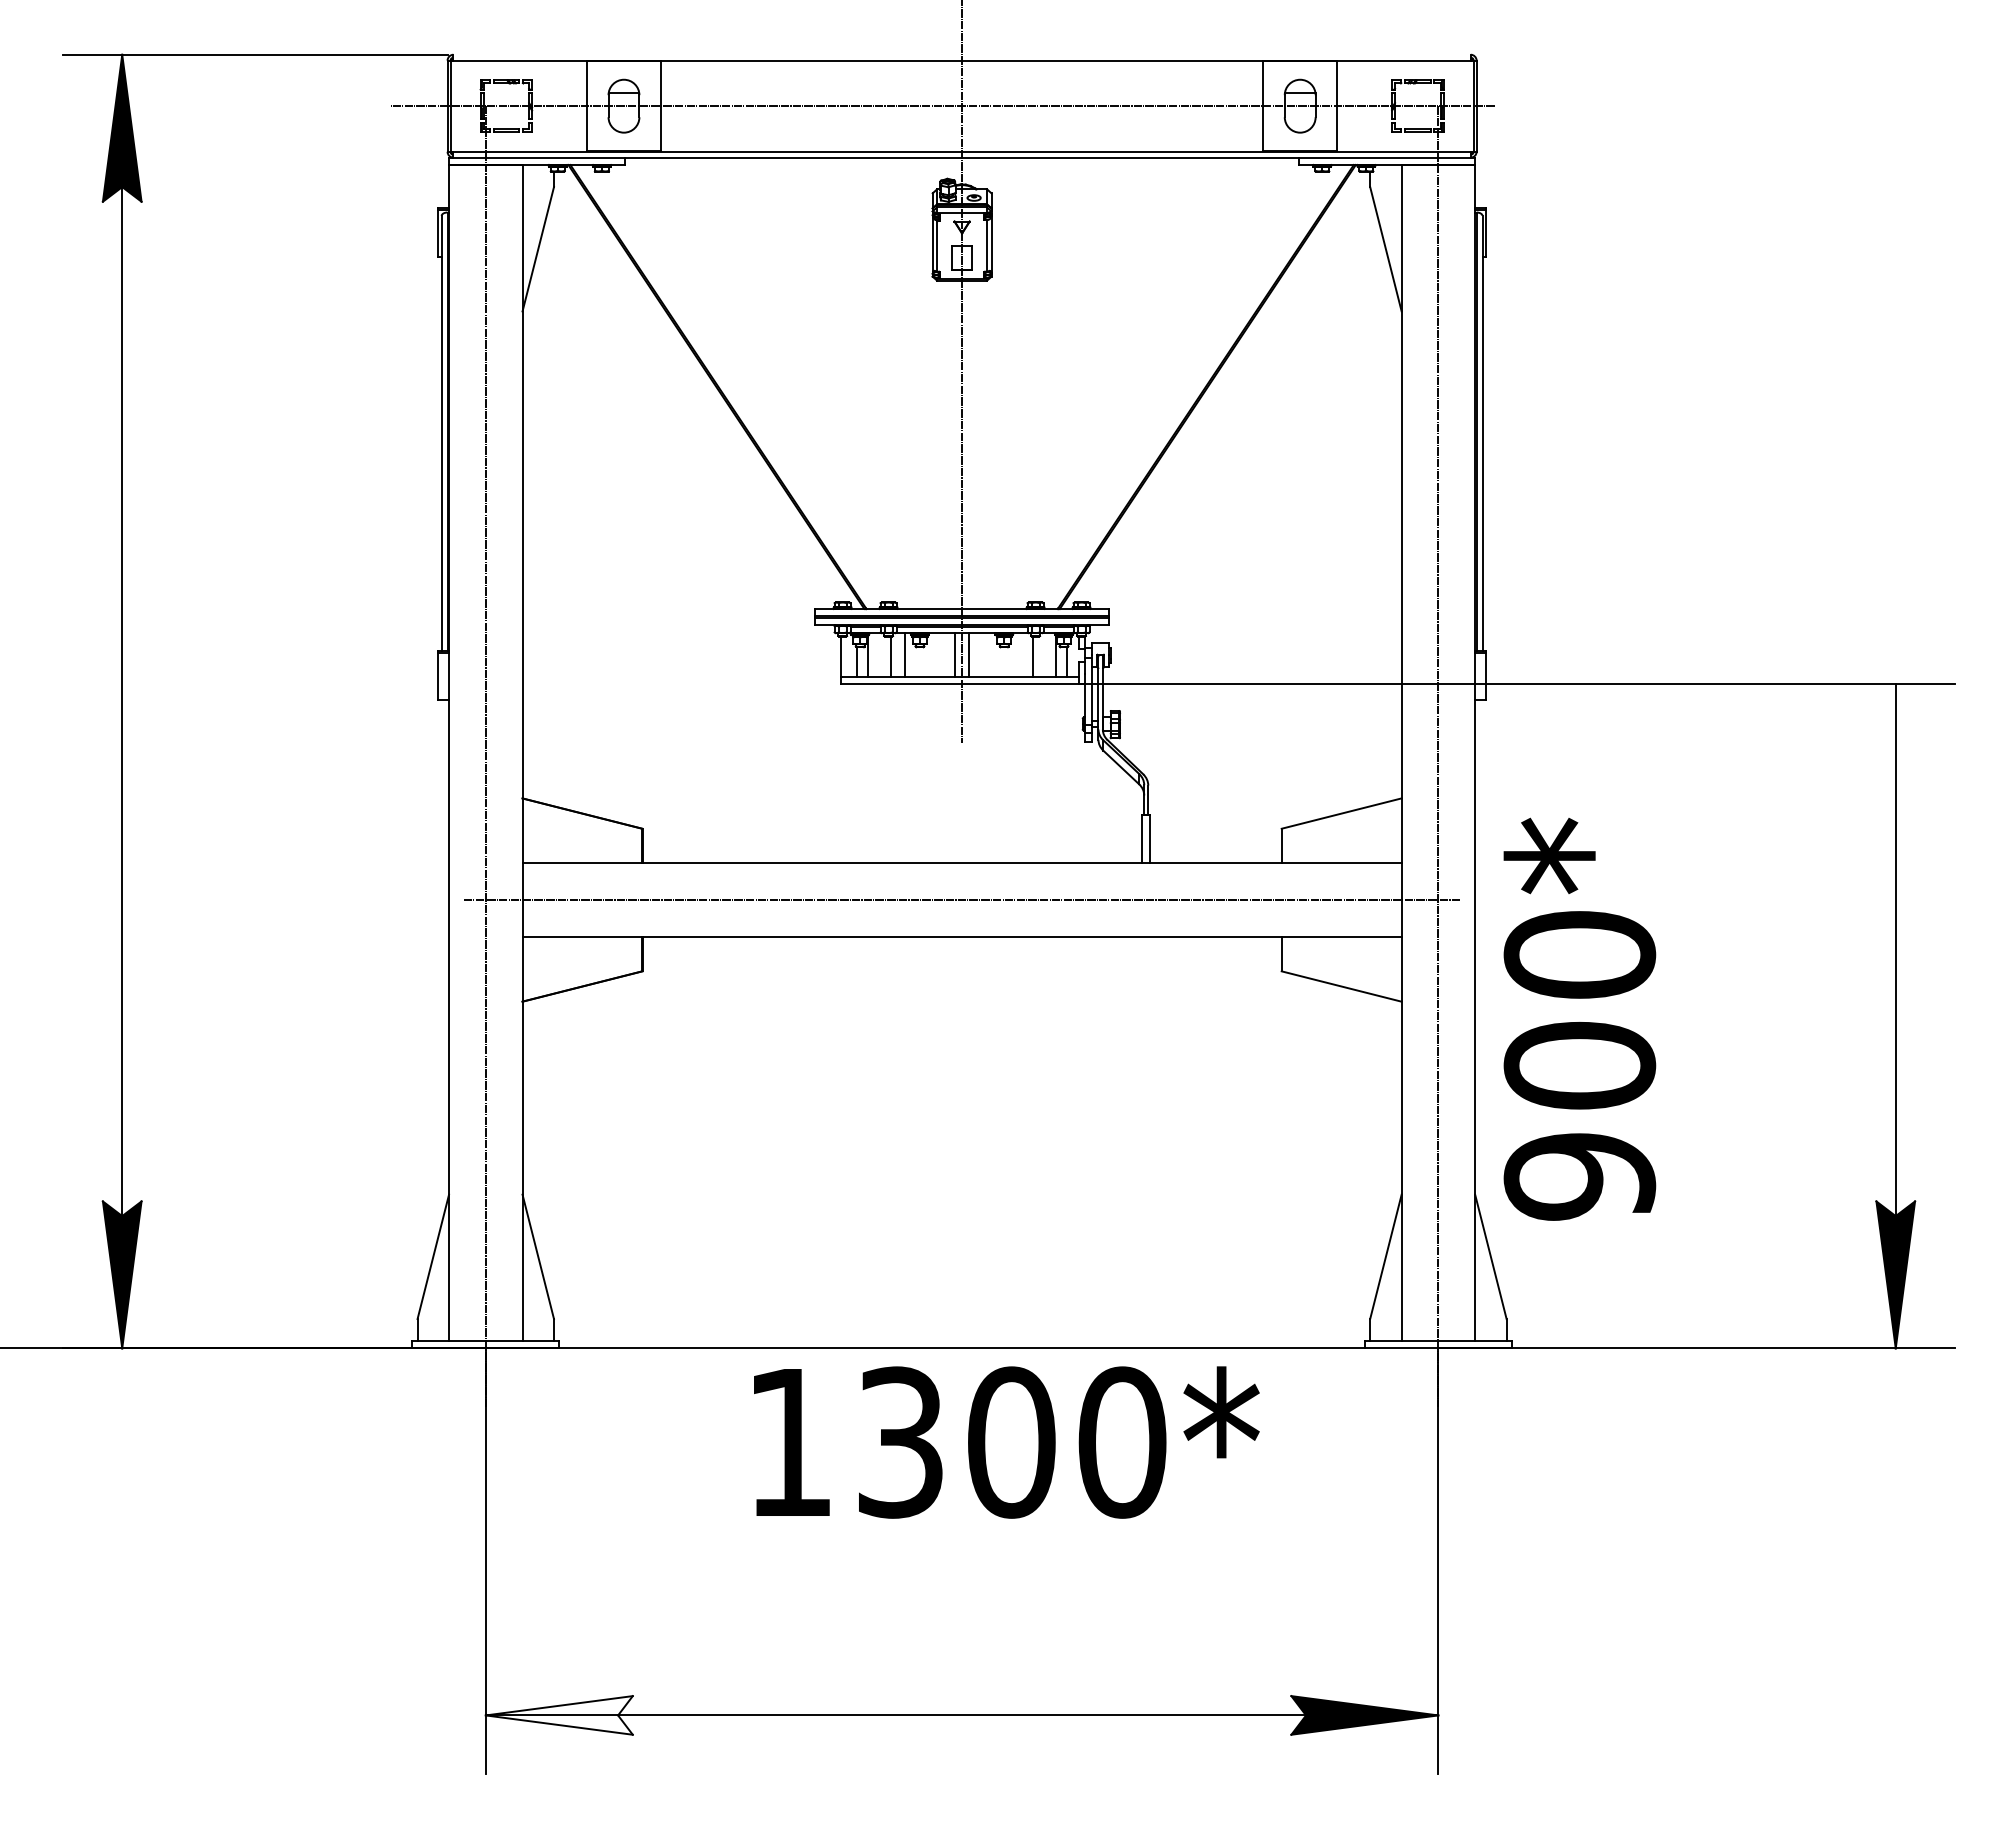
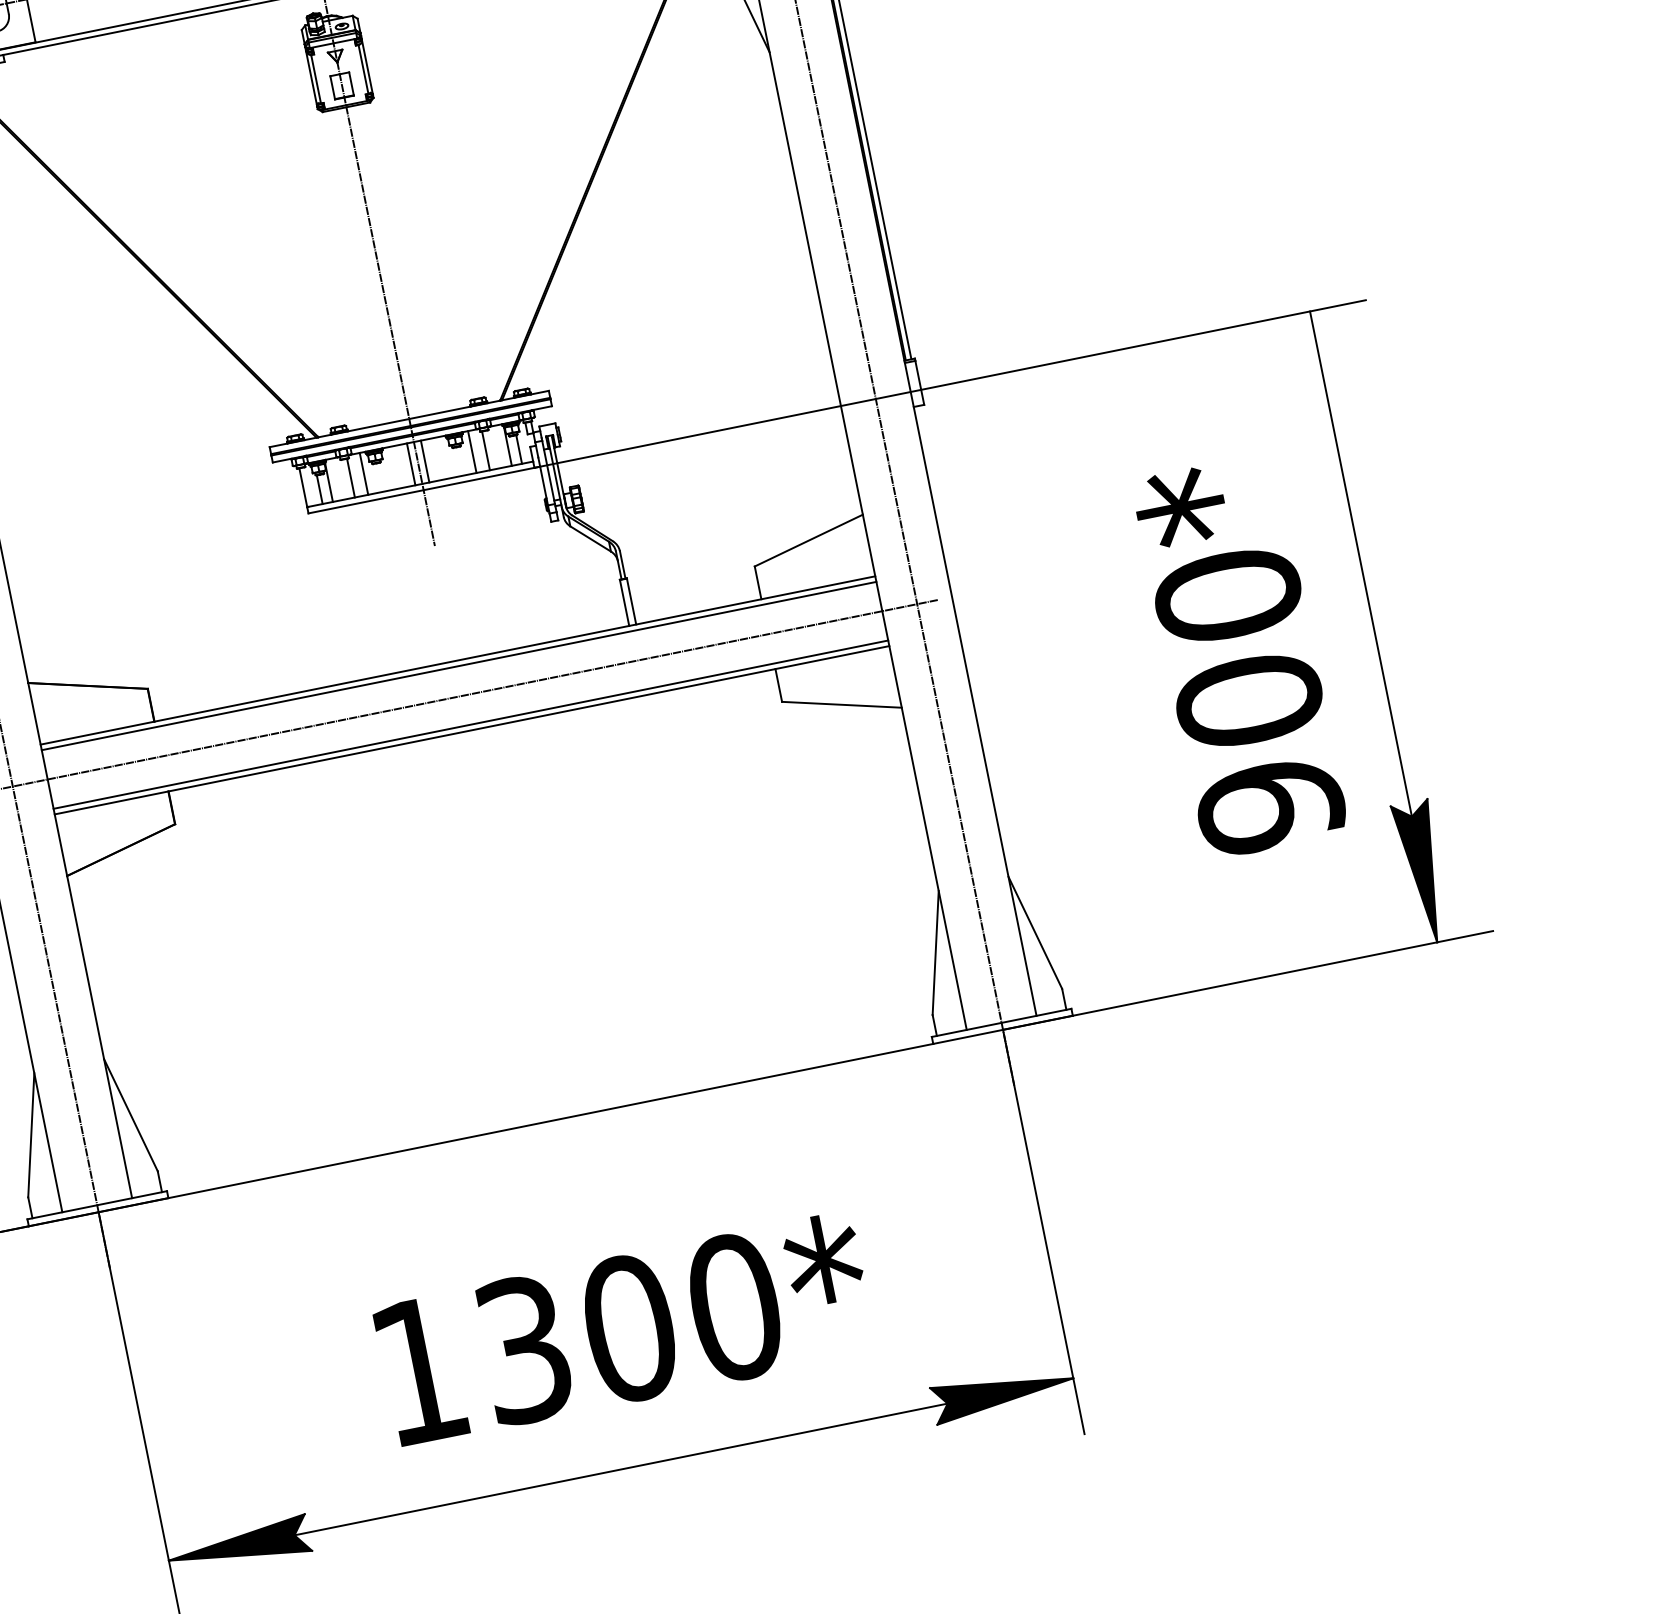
line: (1019, 655) -> (472, 452), added
line: (961, 869) -> (458, 666), added
line: (961, 930) -> (470, 724), added
text: (1579, 1018) -> (1239, 656), moved
text: (1006, 1442) -> (624, 1329), moved
fill: (558, 1715) -> (237, 1546), added

